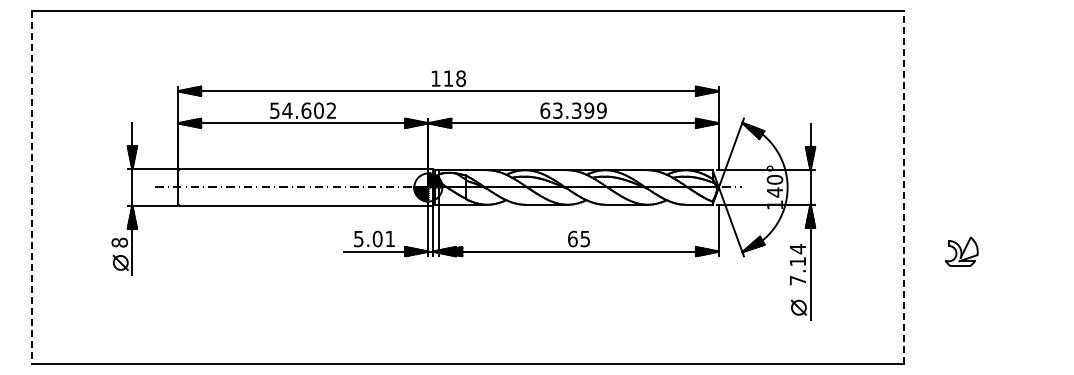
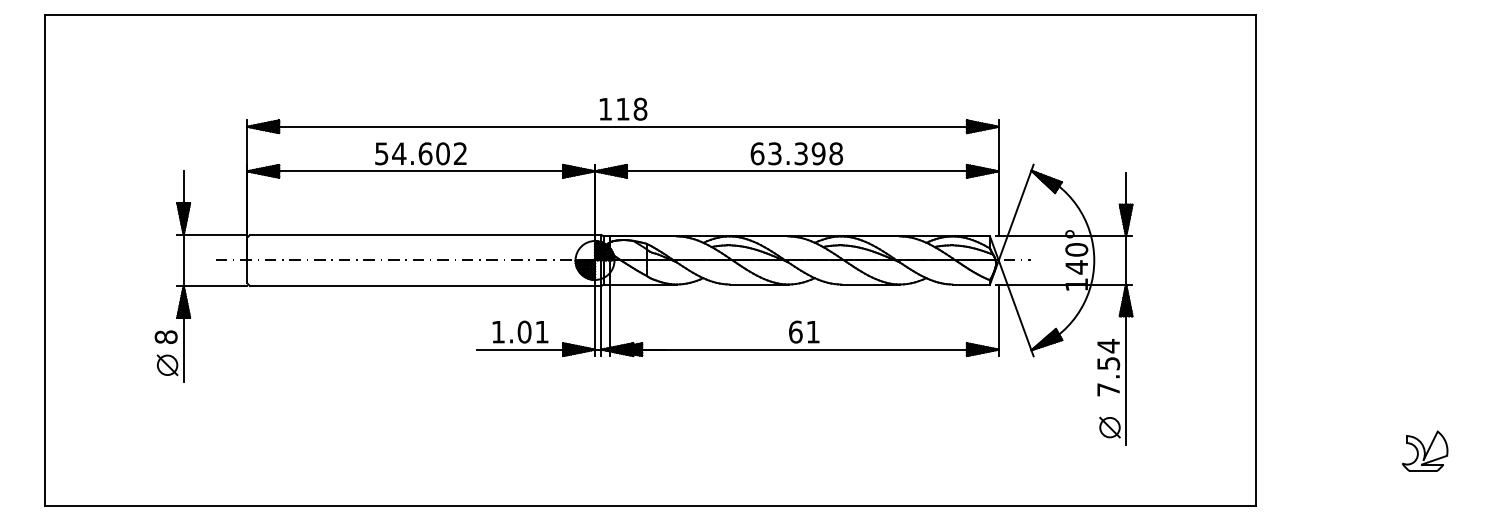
text: (601, 110) -> (835, 153), 63.399 -> 63.398
line: (32, 187) -> (44, 260), dashed -> solid
line: (904, 187) -> (1256, 260), dashed -> solid
text: (358, 239) -> (497, 332), 5.01 -> 1.01
text: (584, 239) -> (812, 332), 65 -> 61
part: (961, 251) -> (1424, 450), moved
text: (798, 261) -> (1109, 363), 7.14 -> 7.54

